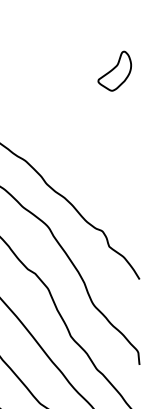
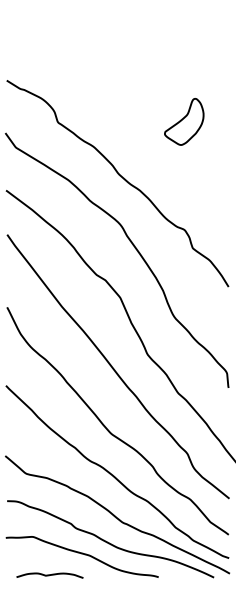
part: (114, 70) -> (184, 121), moved

